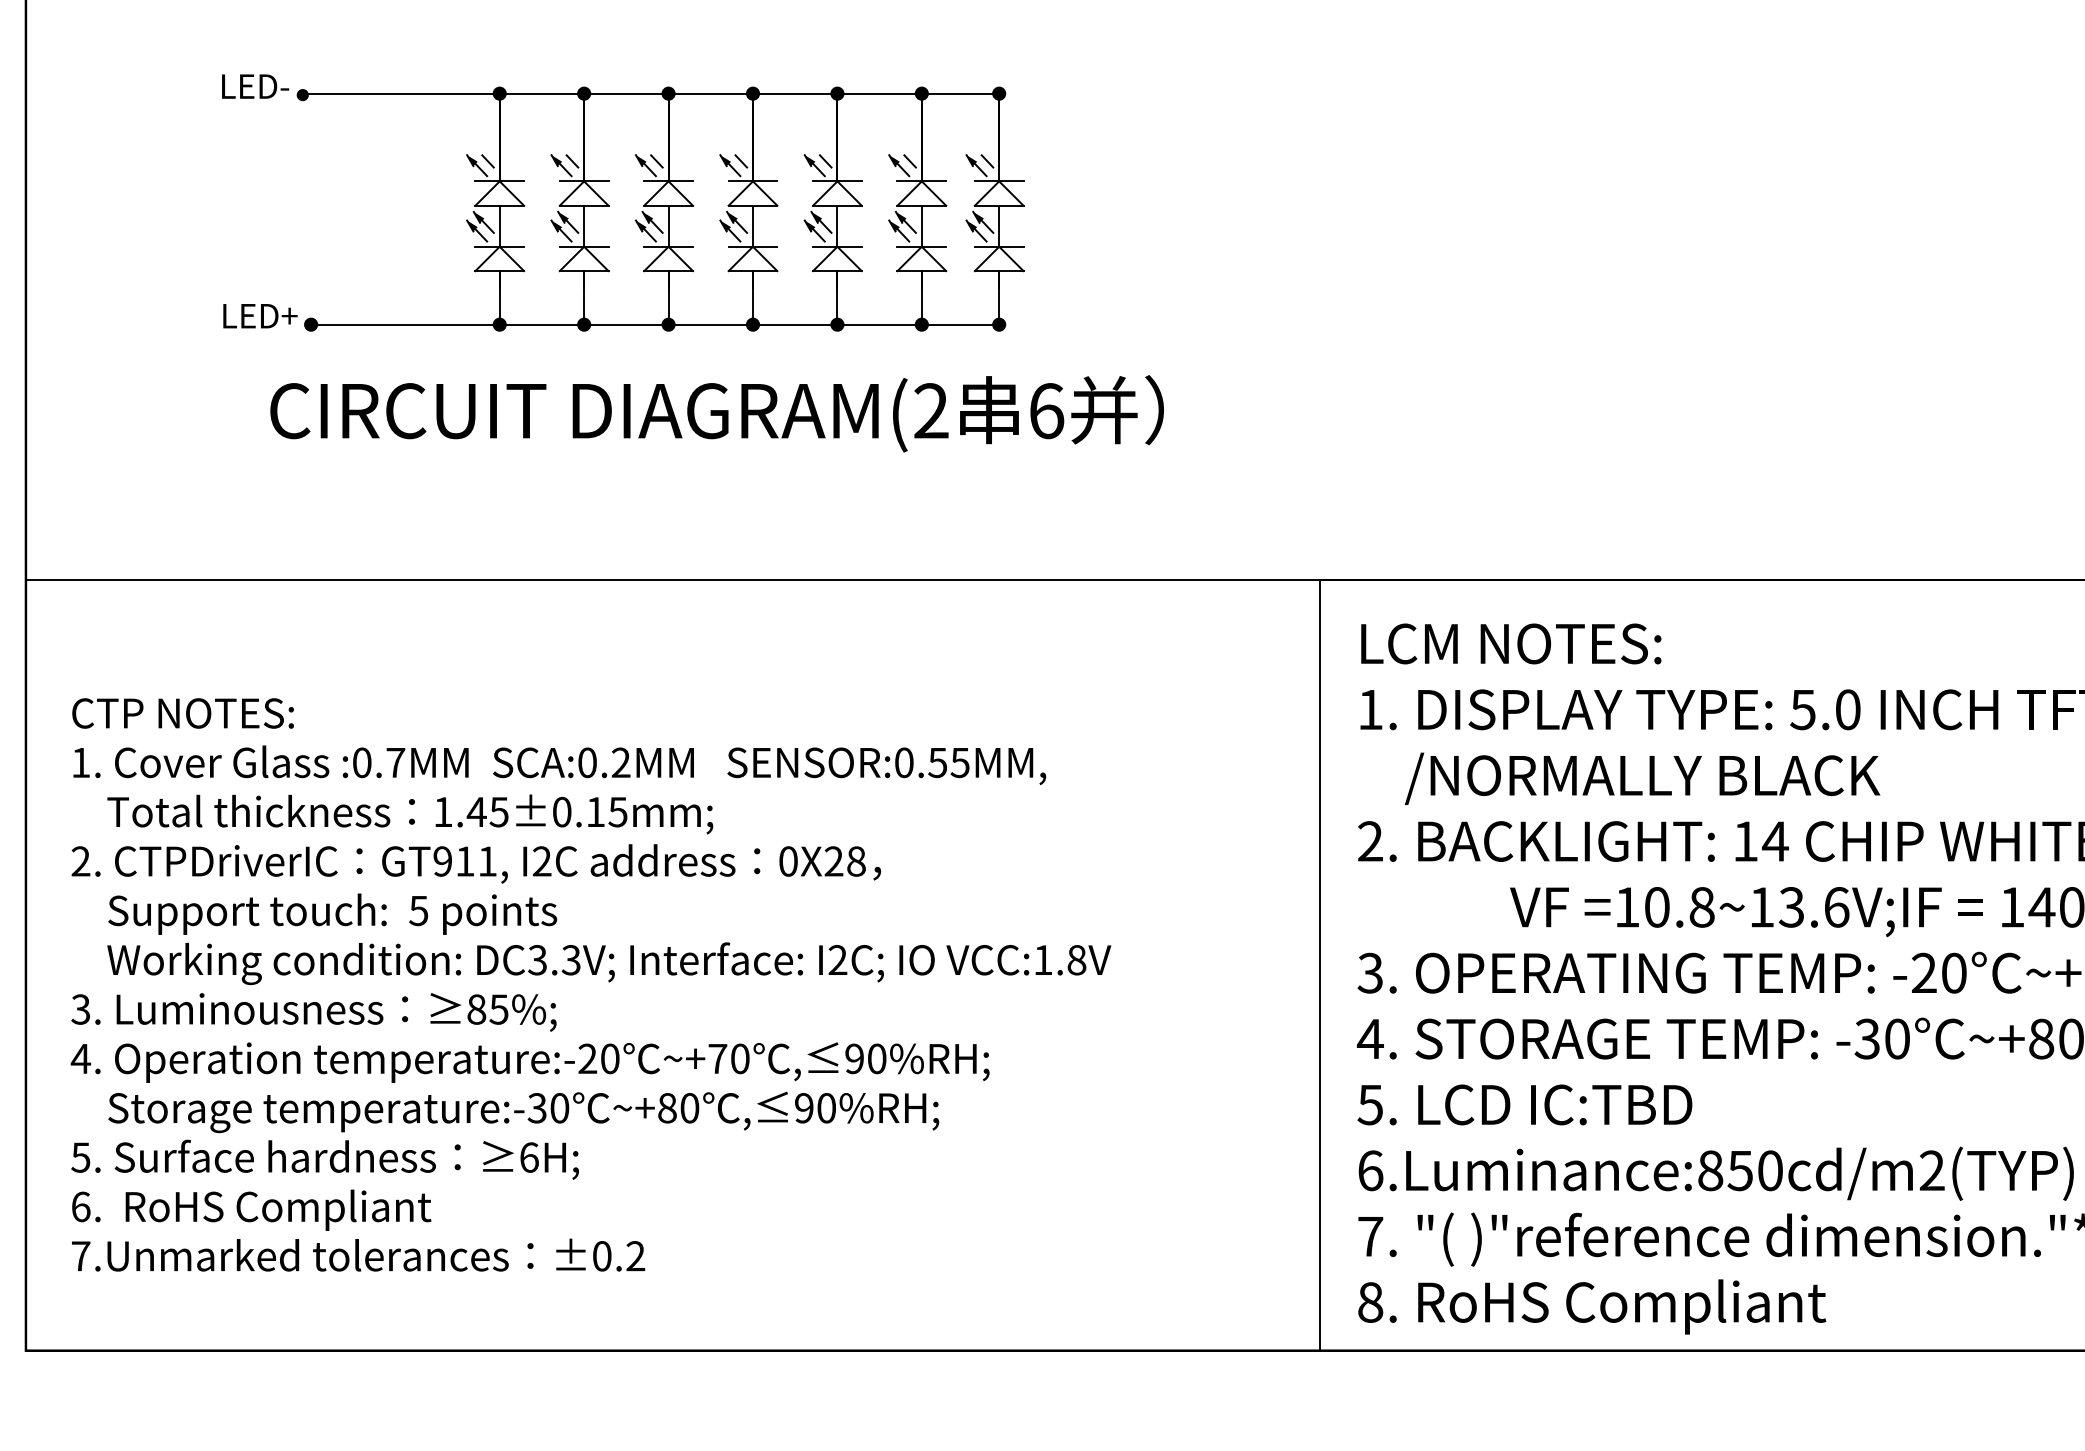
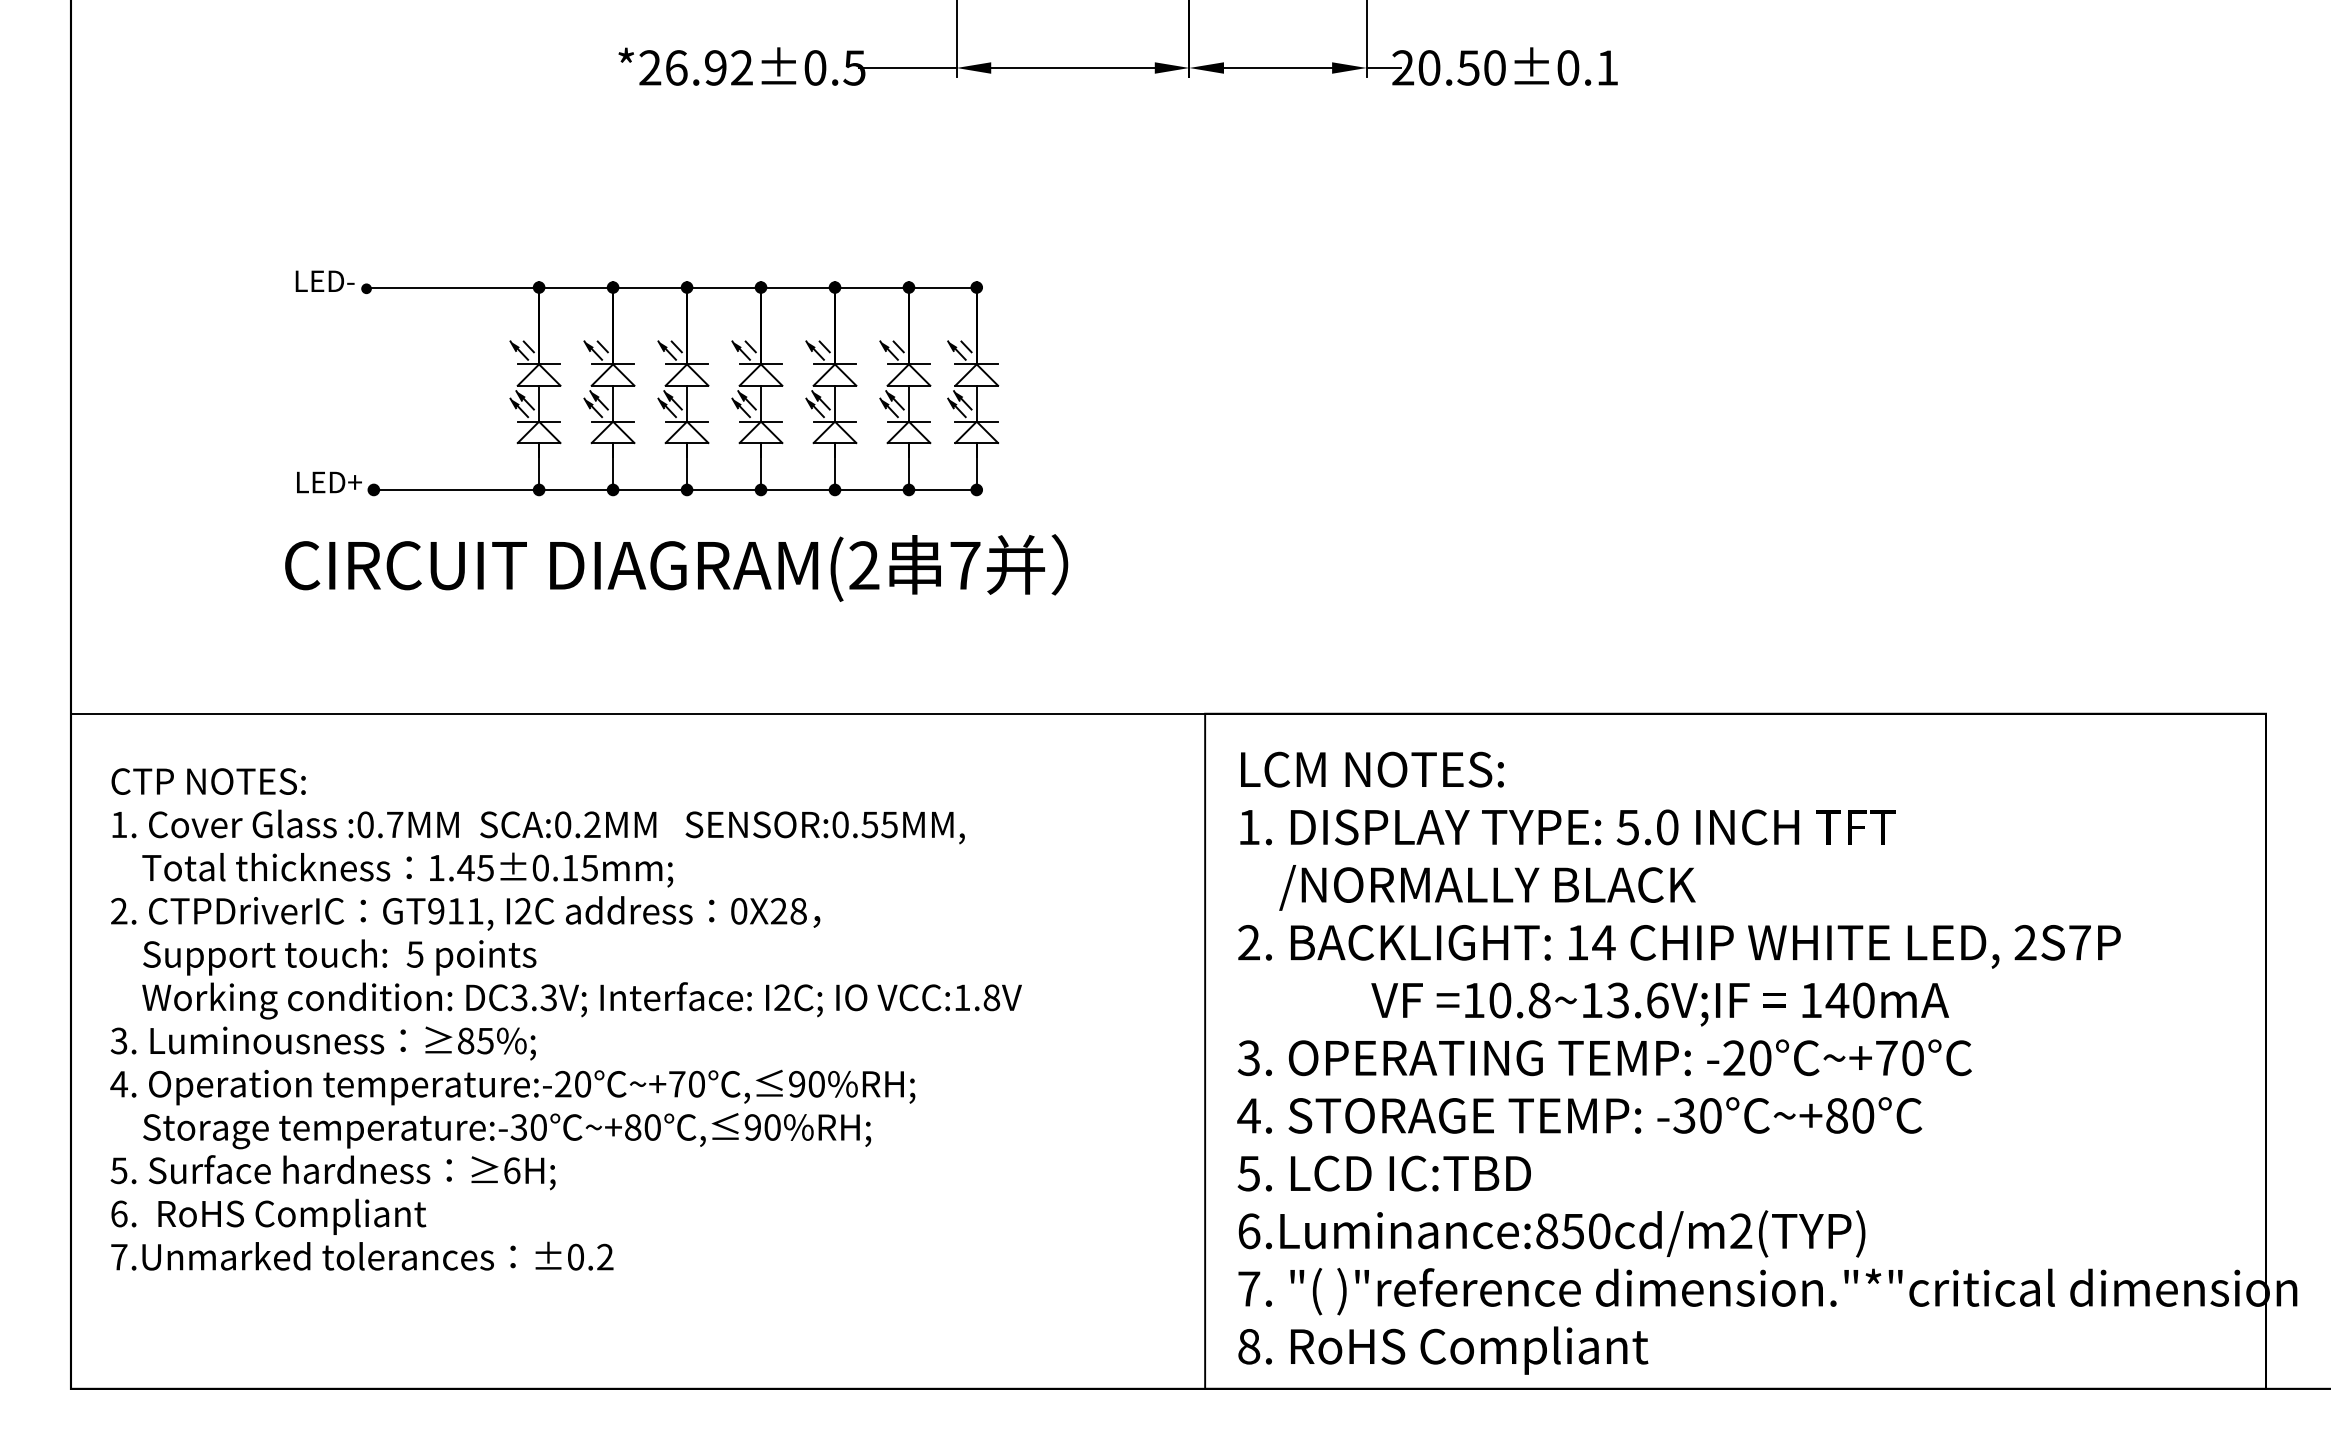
part: (623, 203) -> (647, 383), moved
text: (1046, 410) -> (965, 565), 6 -> 7
text: (590, 984) -> (565, 1019), moved

